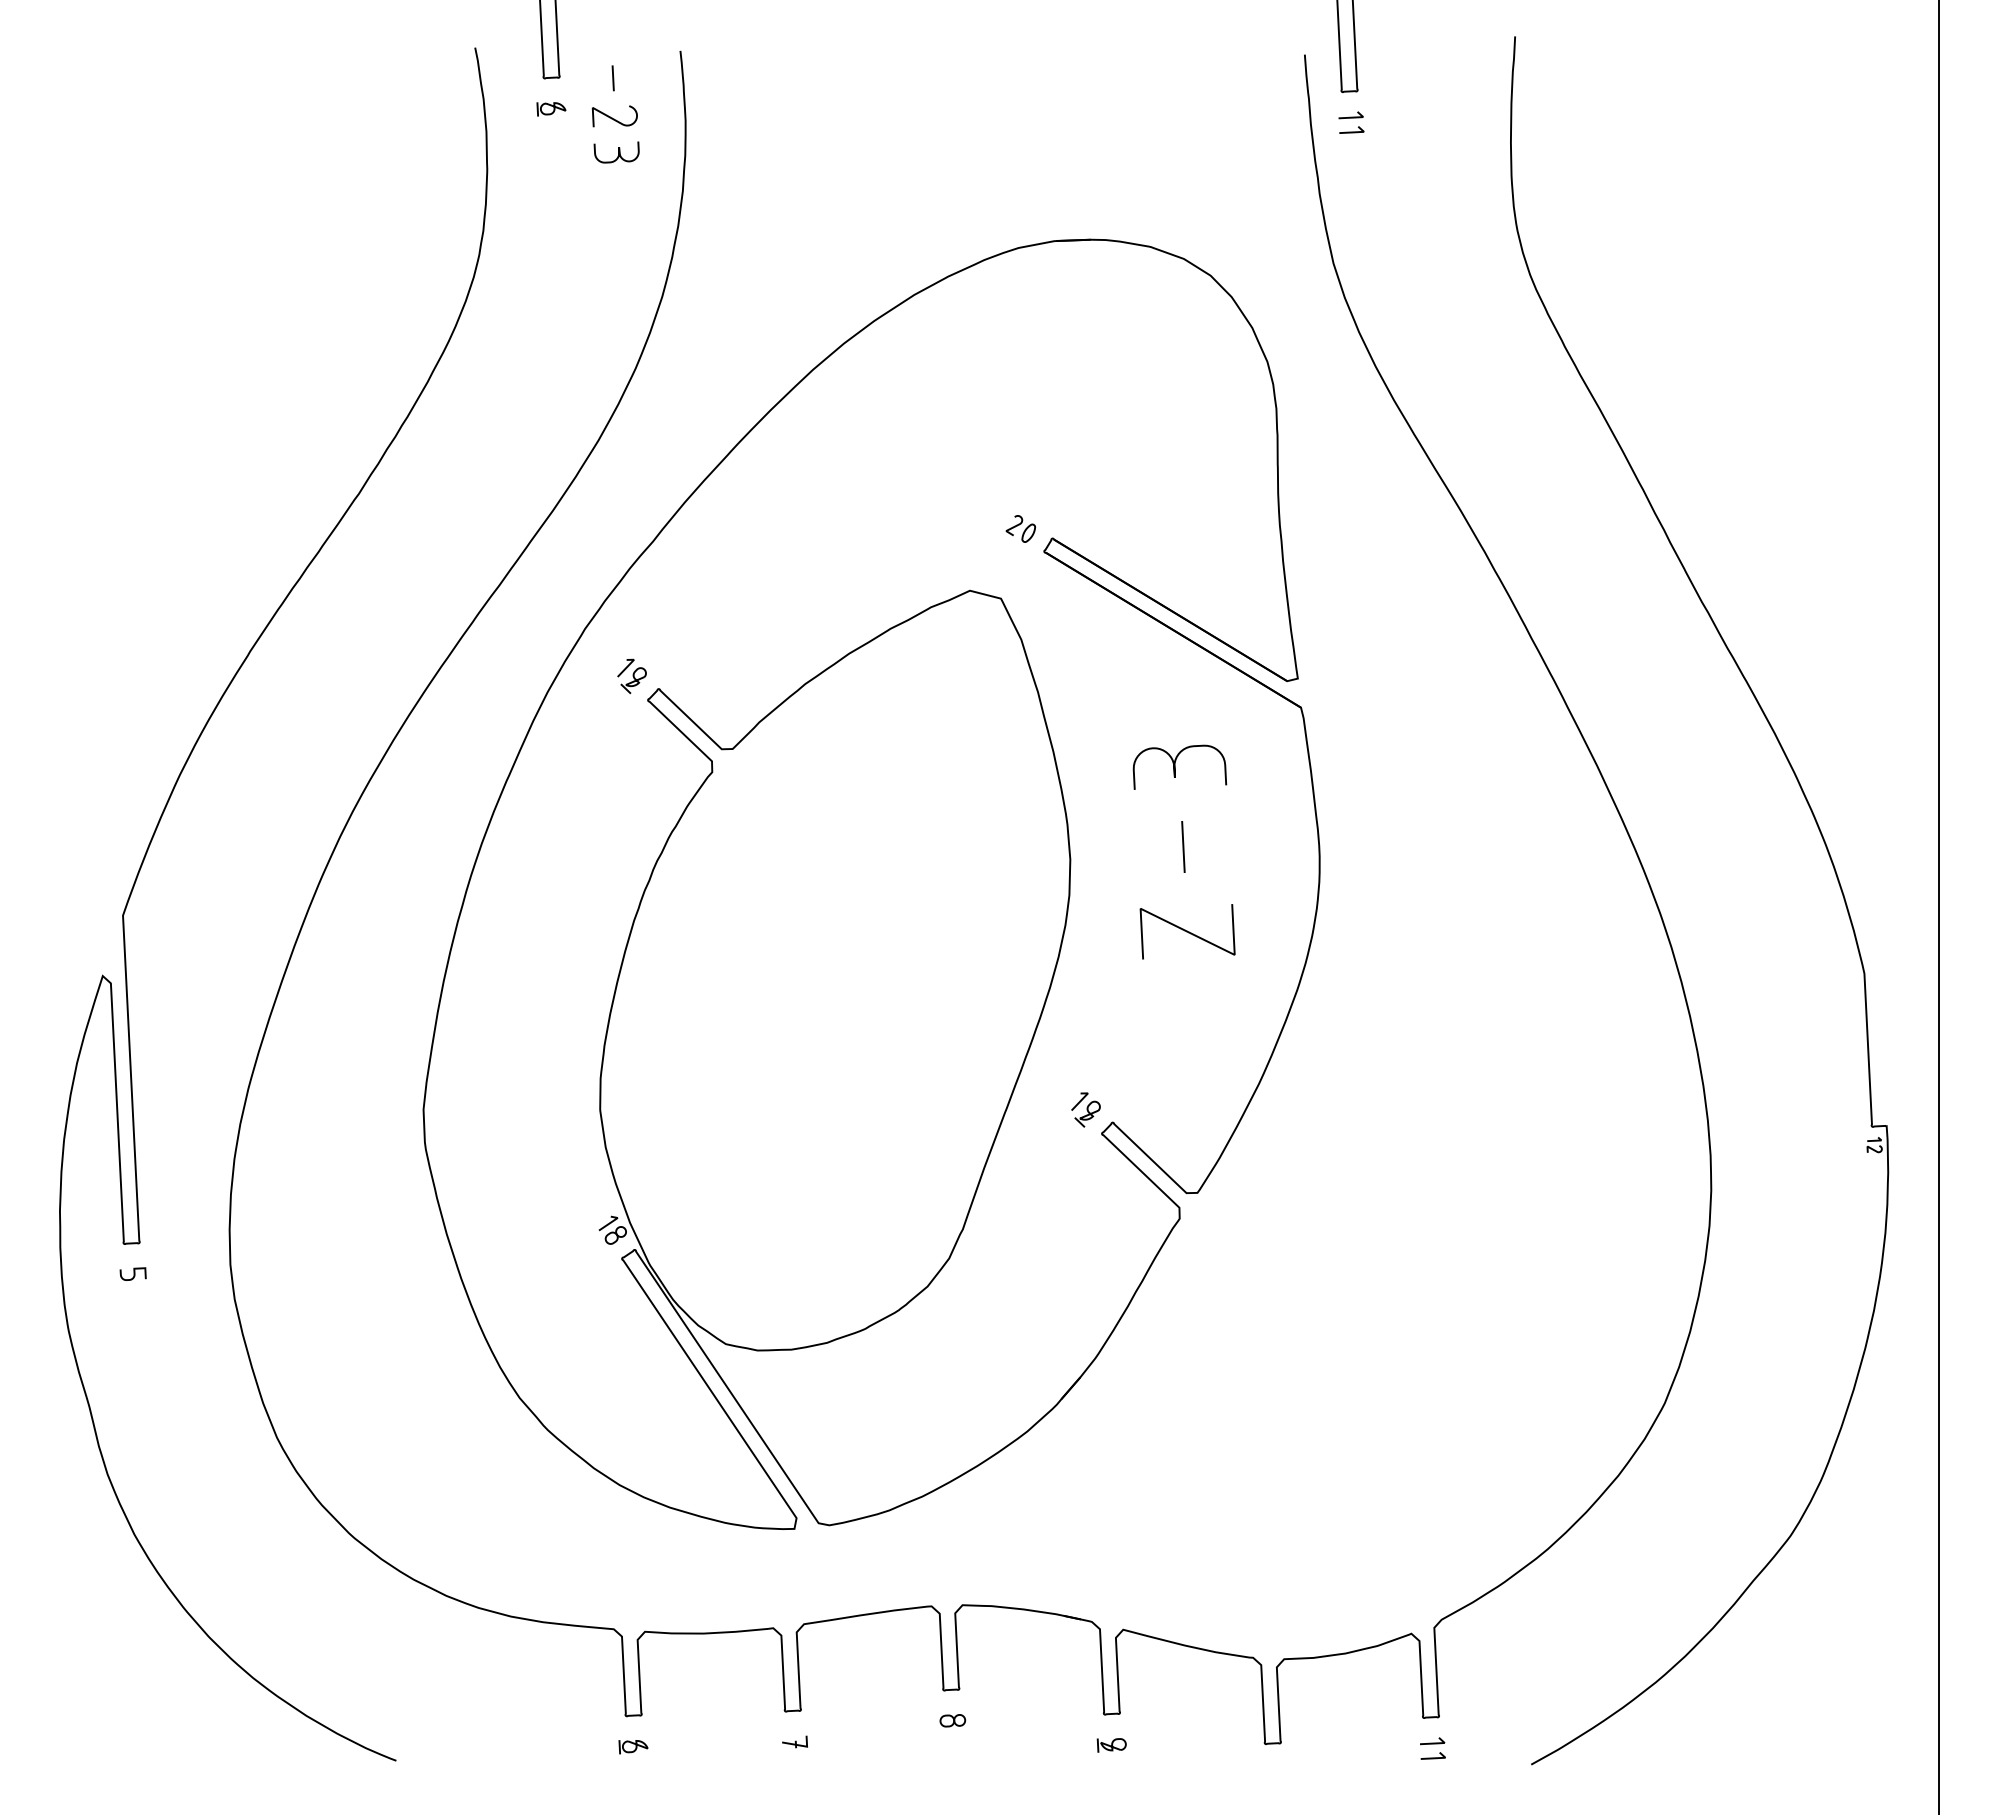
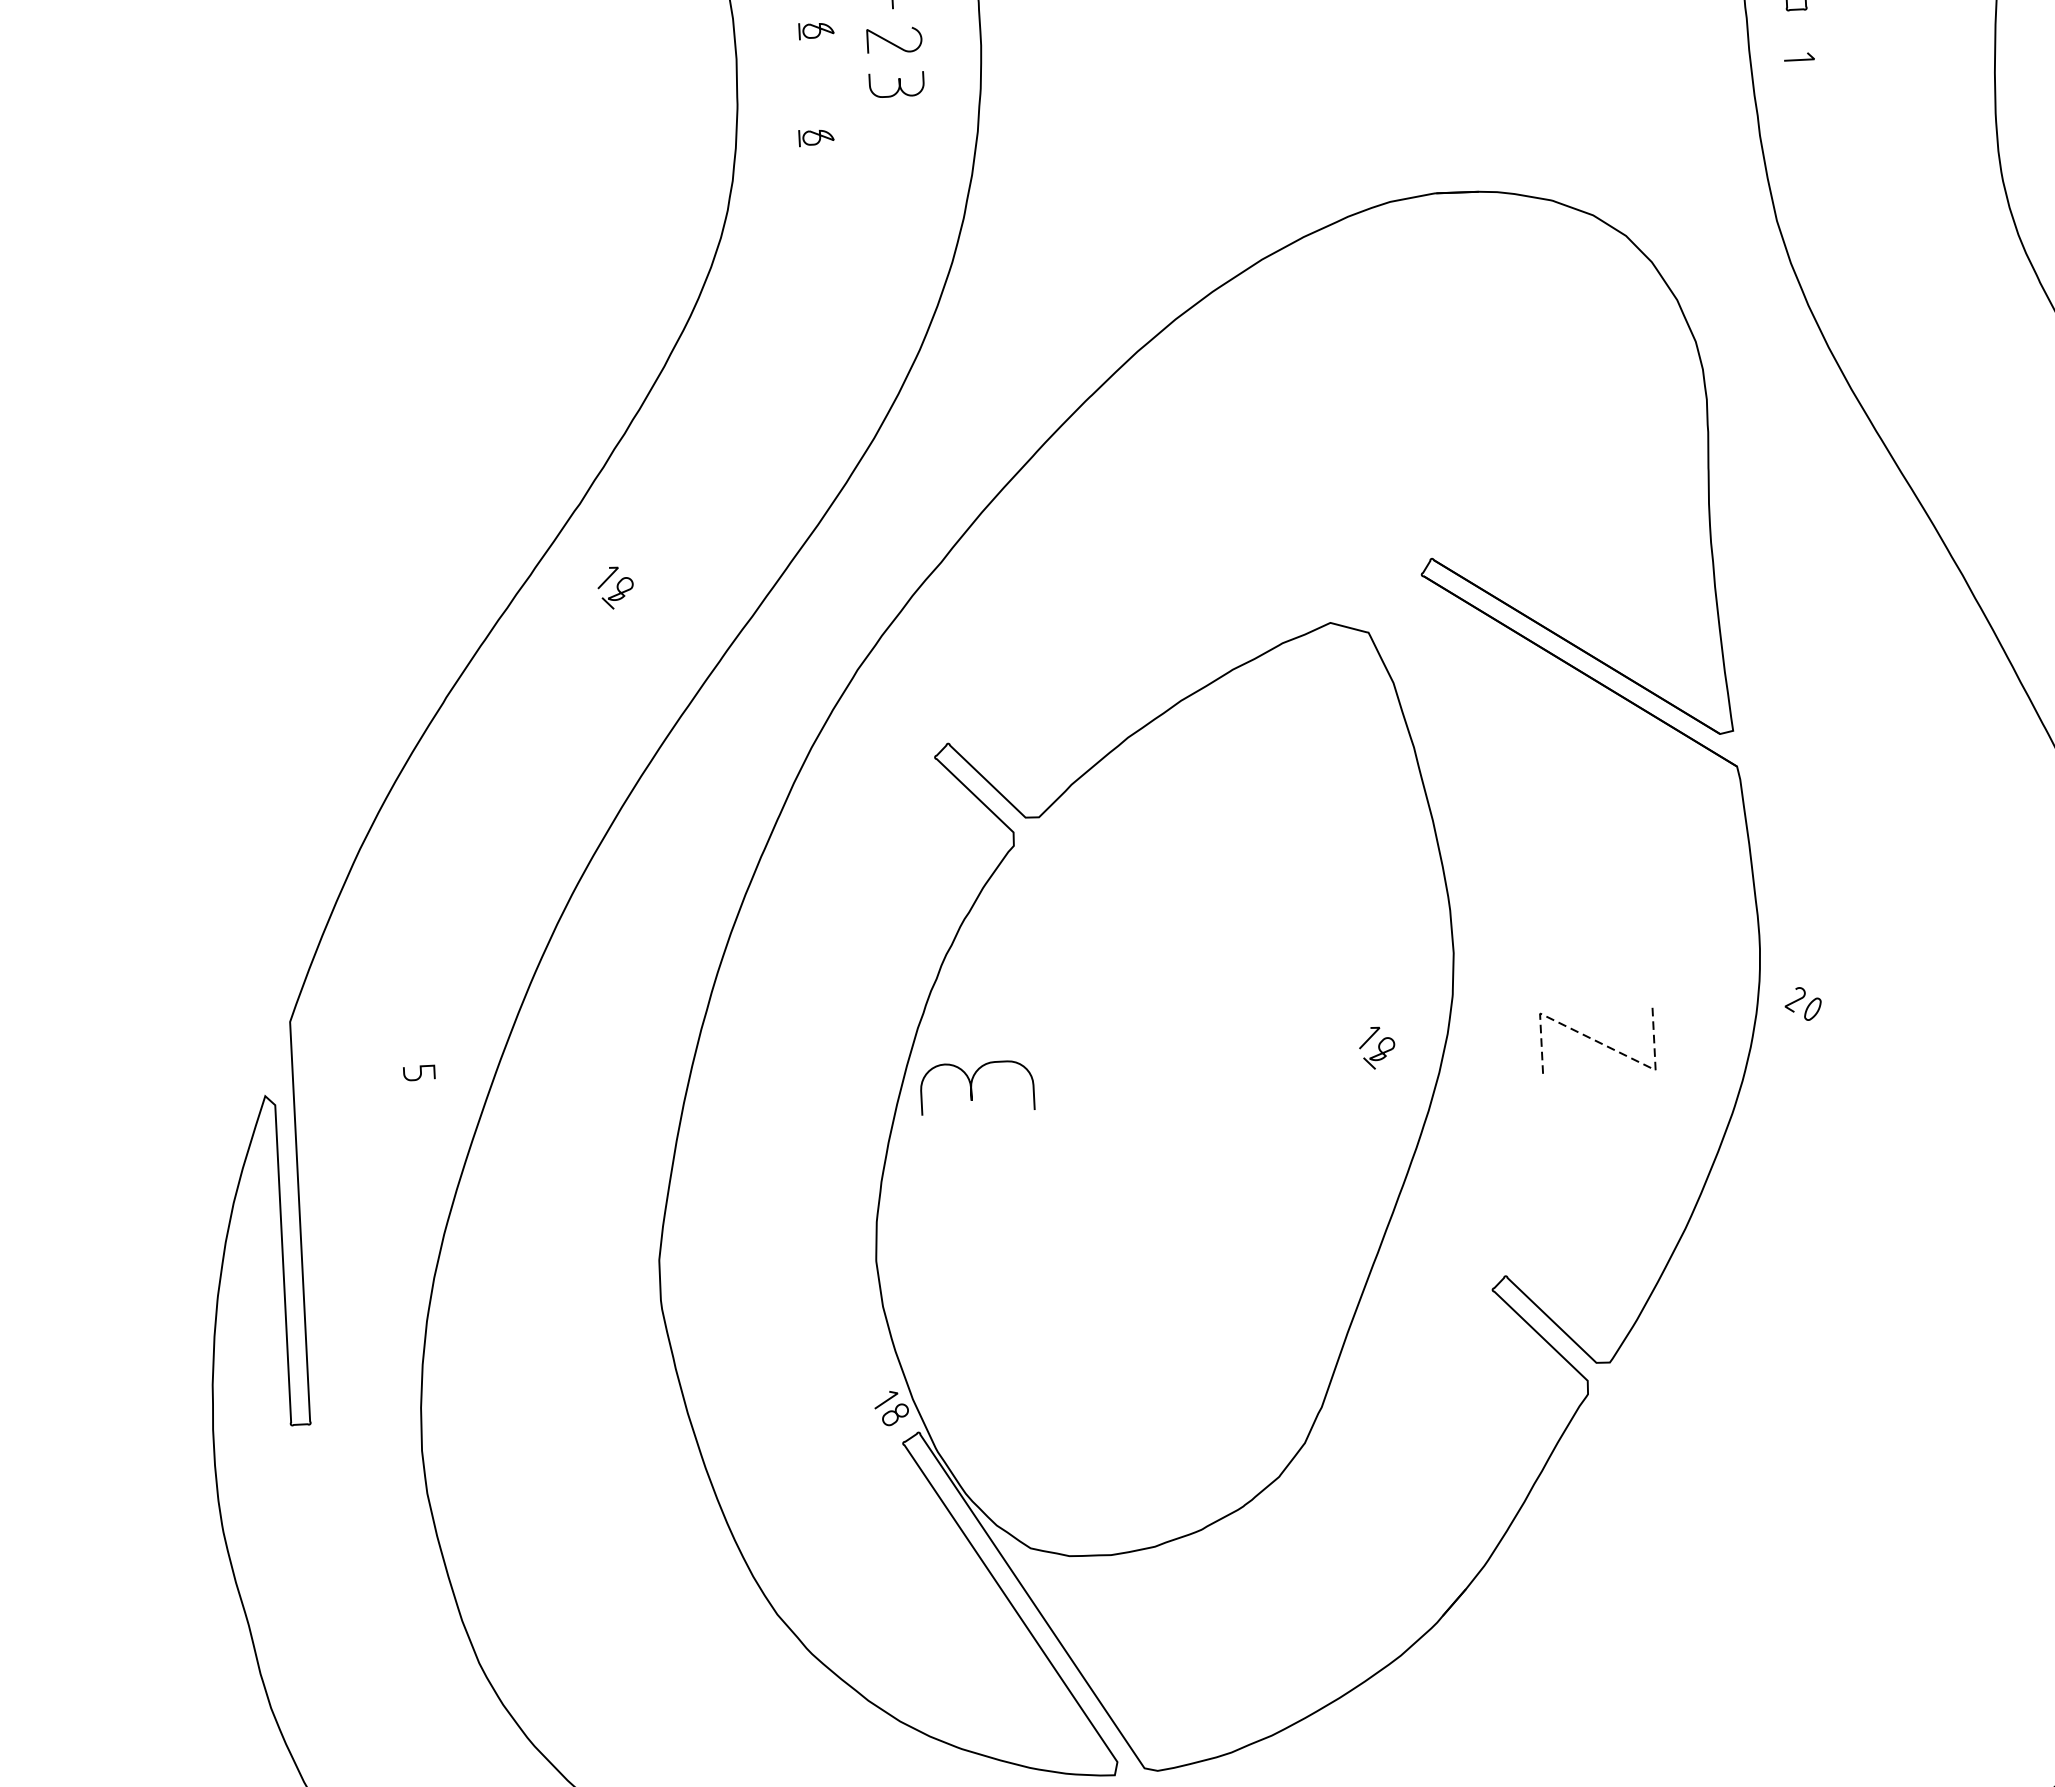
line: (1350, 116) -> (1797, 40), removed
part: (551, 196) -> (816, 138), added
part: (1020, 528) -> (1802, 1003), moved
part: (631, 676) -> (614, 588), moved
curve: (1175, 766) -> (972, 1086), moved
line: (1183, 846) -> (1592, 937), removed
line: (1187, 931) -> (1597, 1041), solid -> dashed
part: (1085, 1109) -> (1376, 1047), moved
curve: (133, 1273) -> (419, 1072), moved

